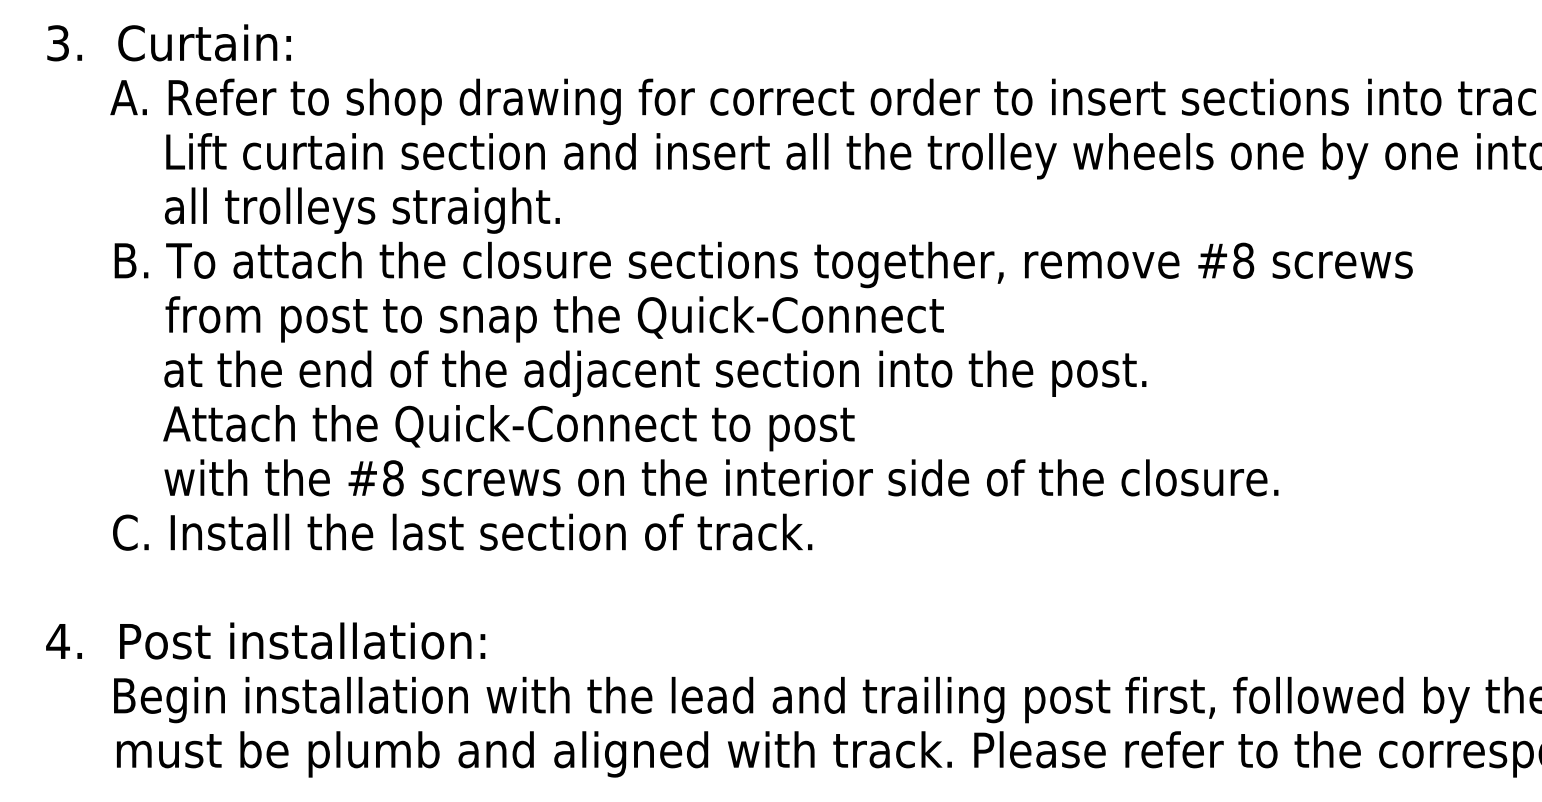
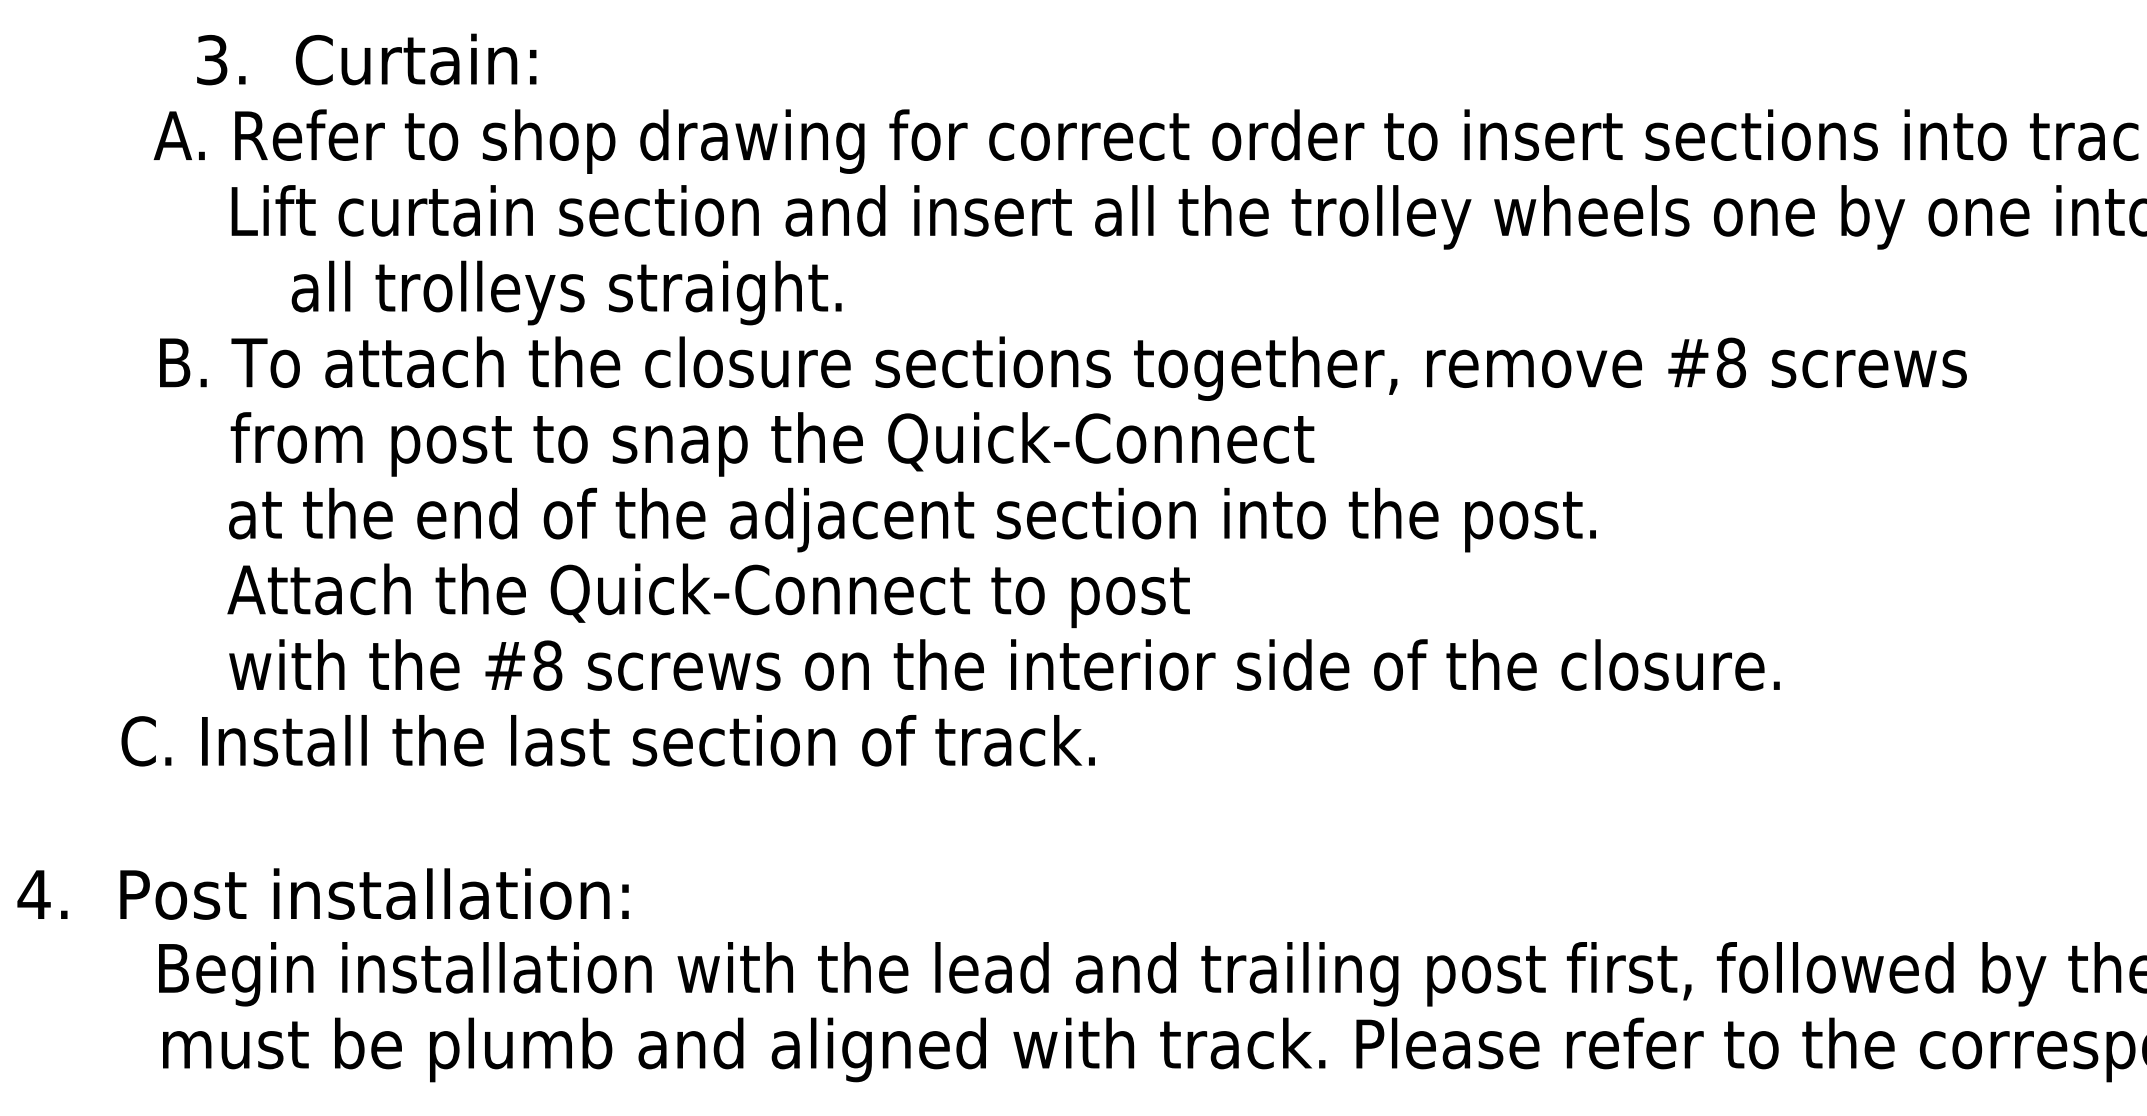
text: (168, 42) -> (366, 59), moved
text: (362, 210) -> (566, 292), moved
text: (462, 532) -> (607, 740), moved
text: (265, 640) -> (322, 893), moved

